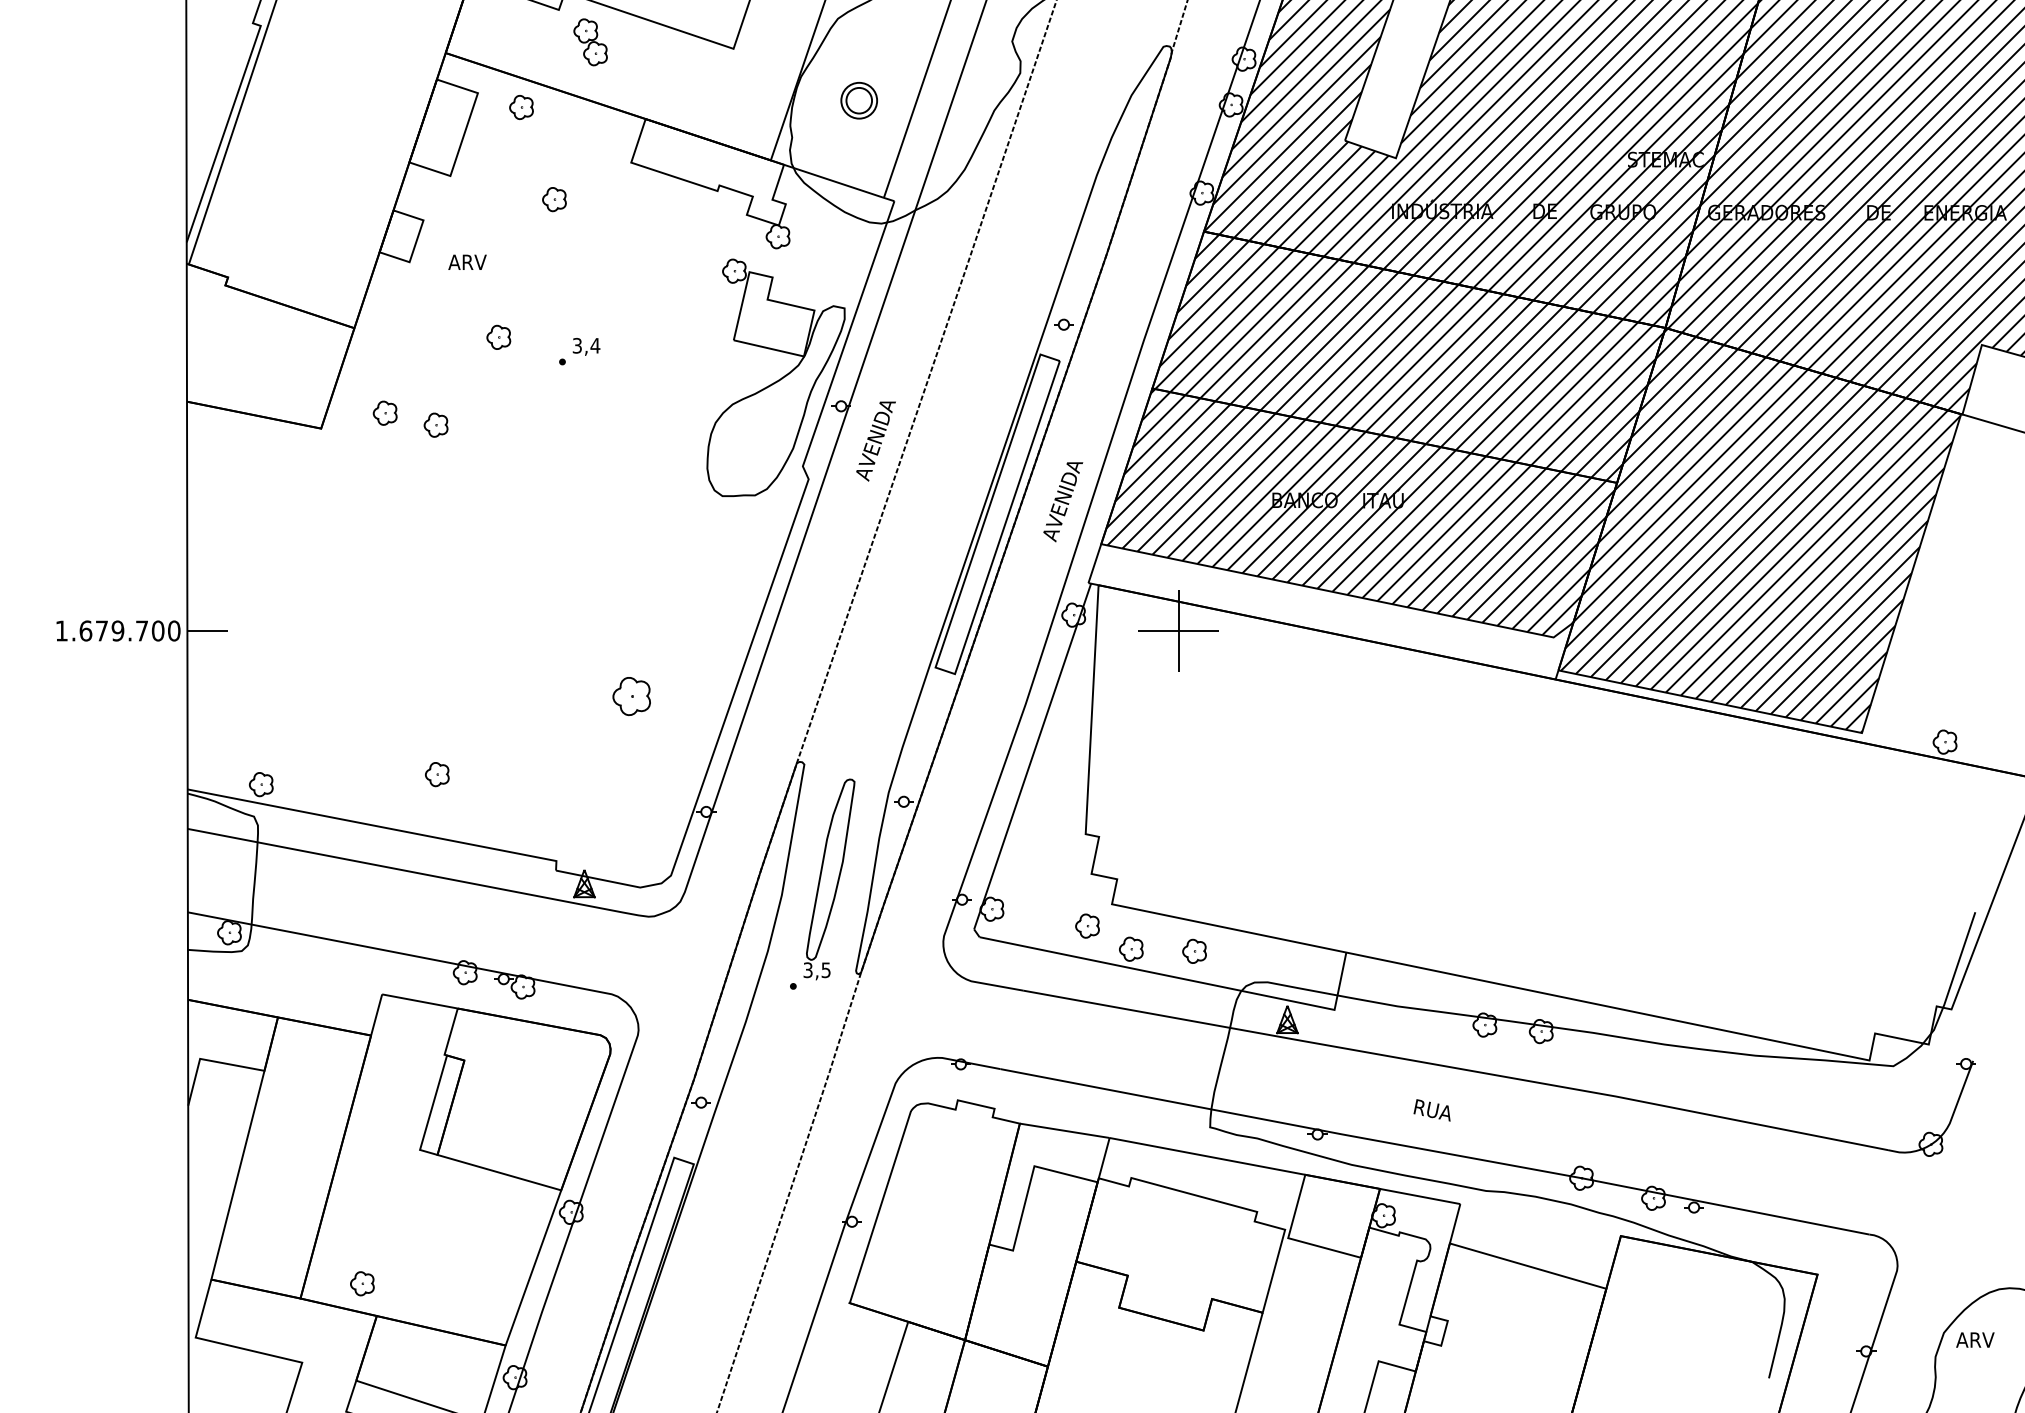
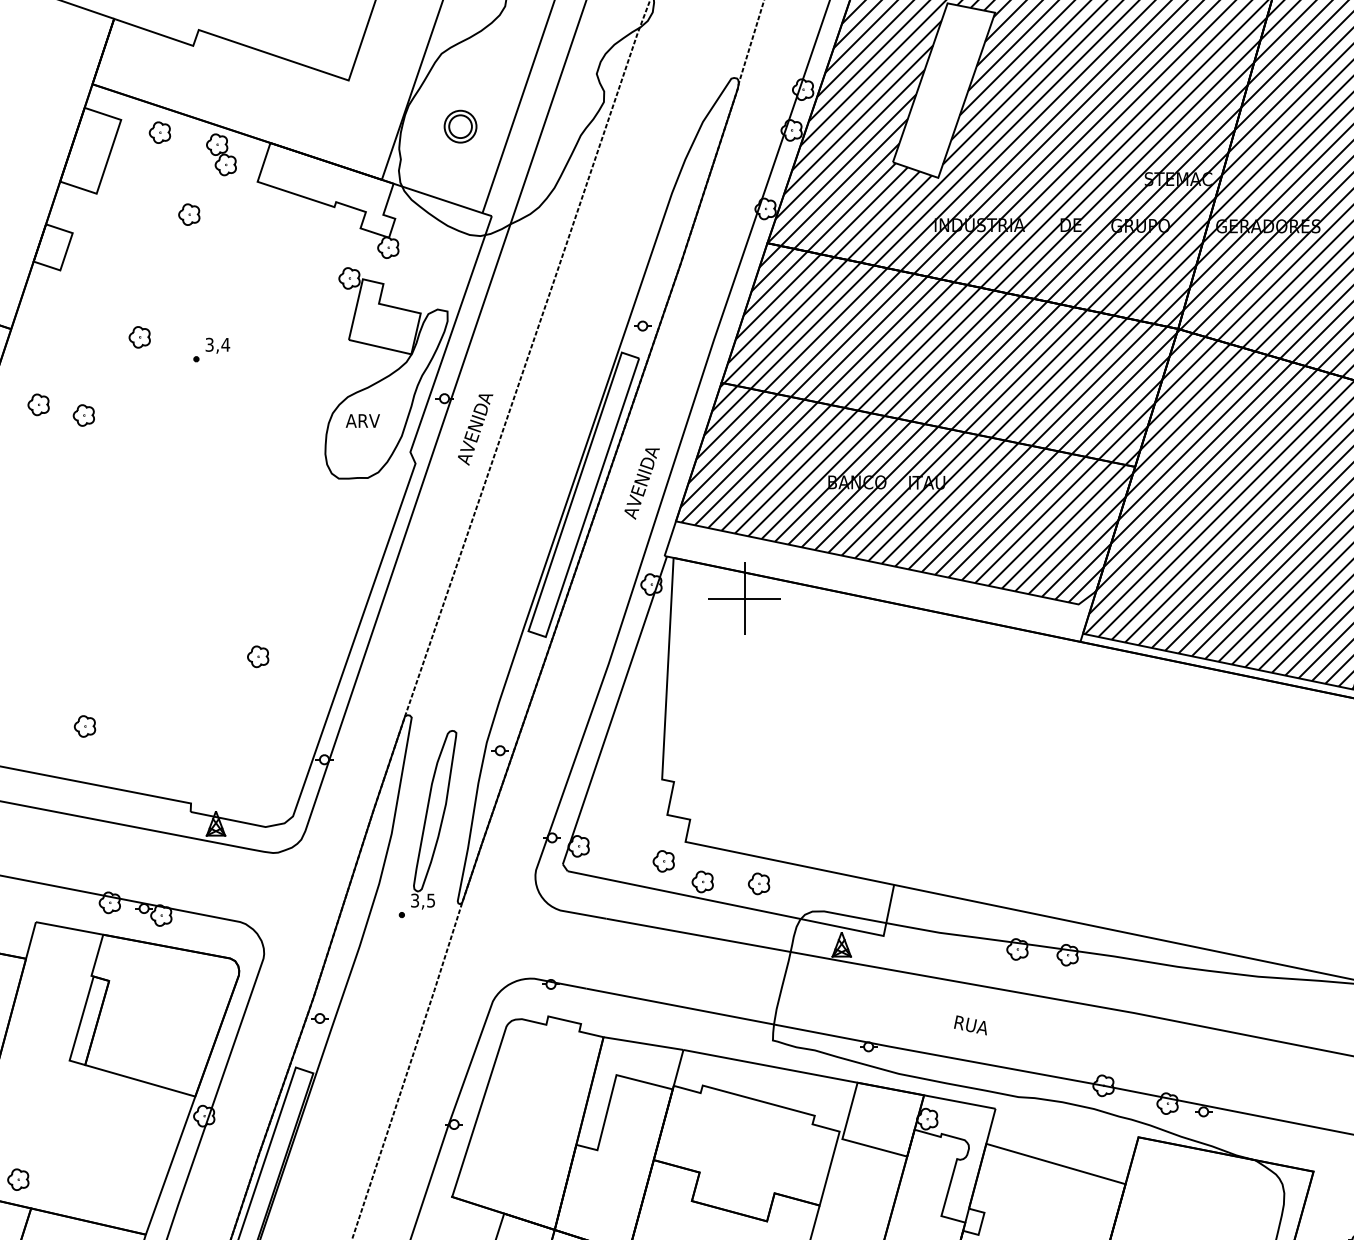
part: (590, 42) -> (221, 154), moved
text: (467, 261) -> (362, 420), moved
part: (631, 695) -> (257, 656), size x0.62

